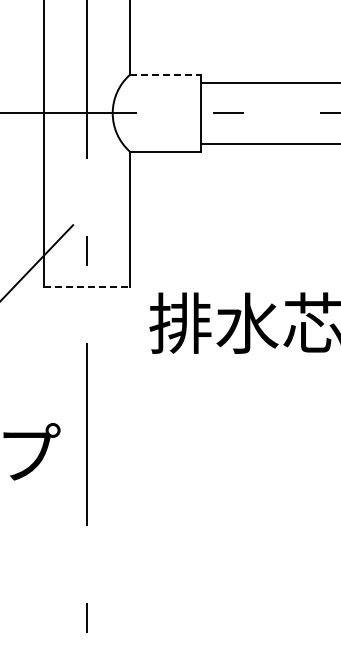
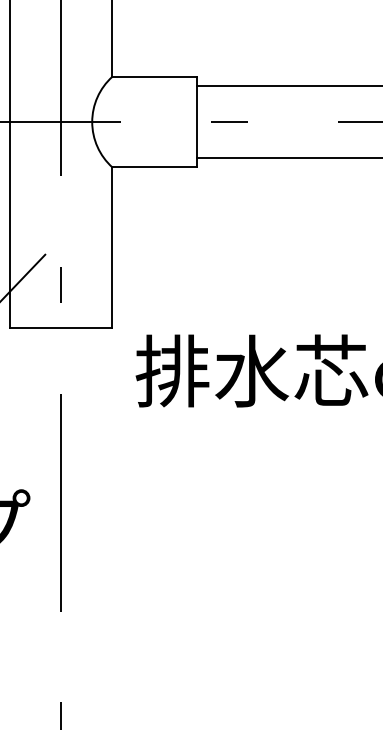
line: (165, 75) -> (154, 77), dashed -> solid
line: (87, 287) -> (62, 328), dashed -> solid

